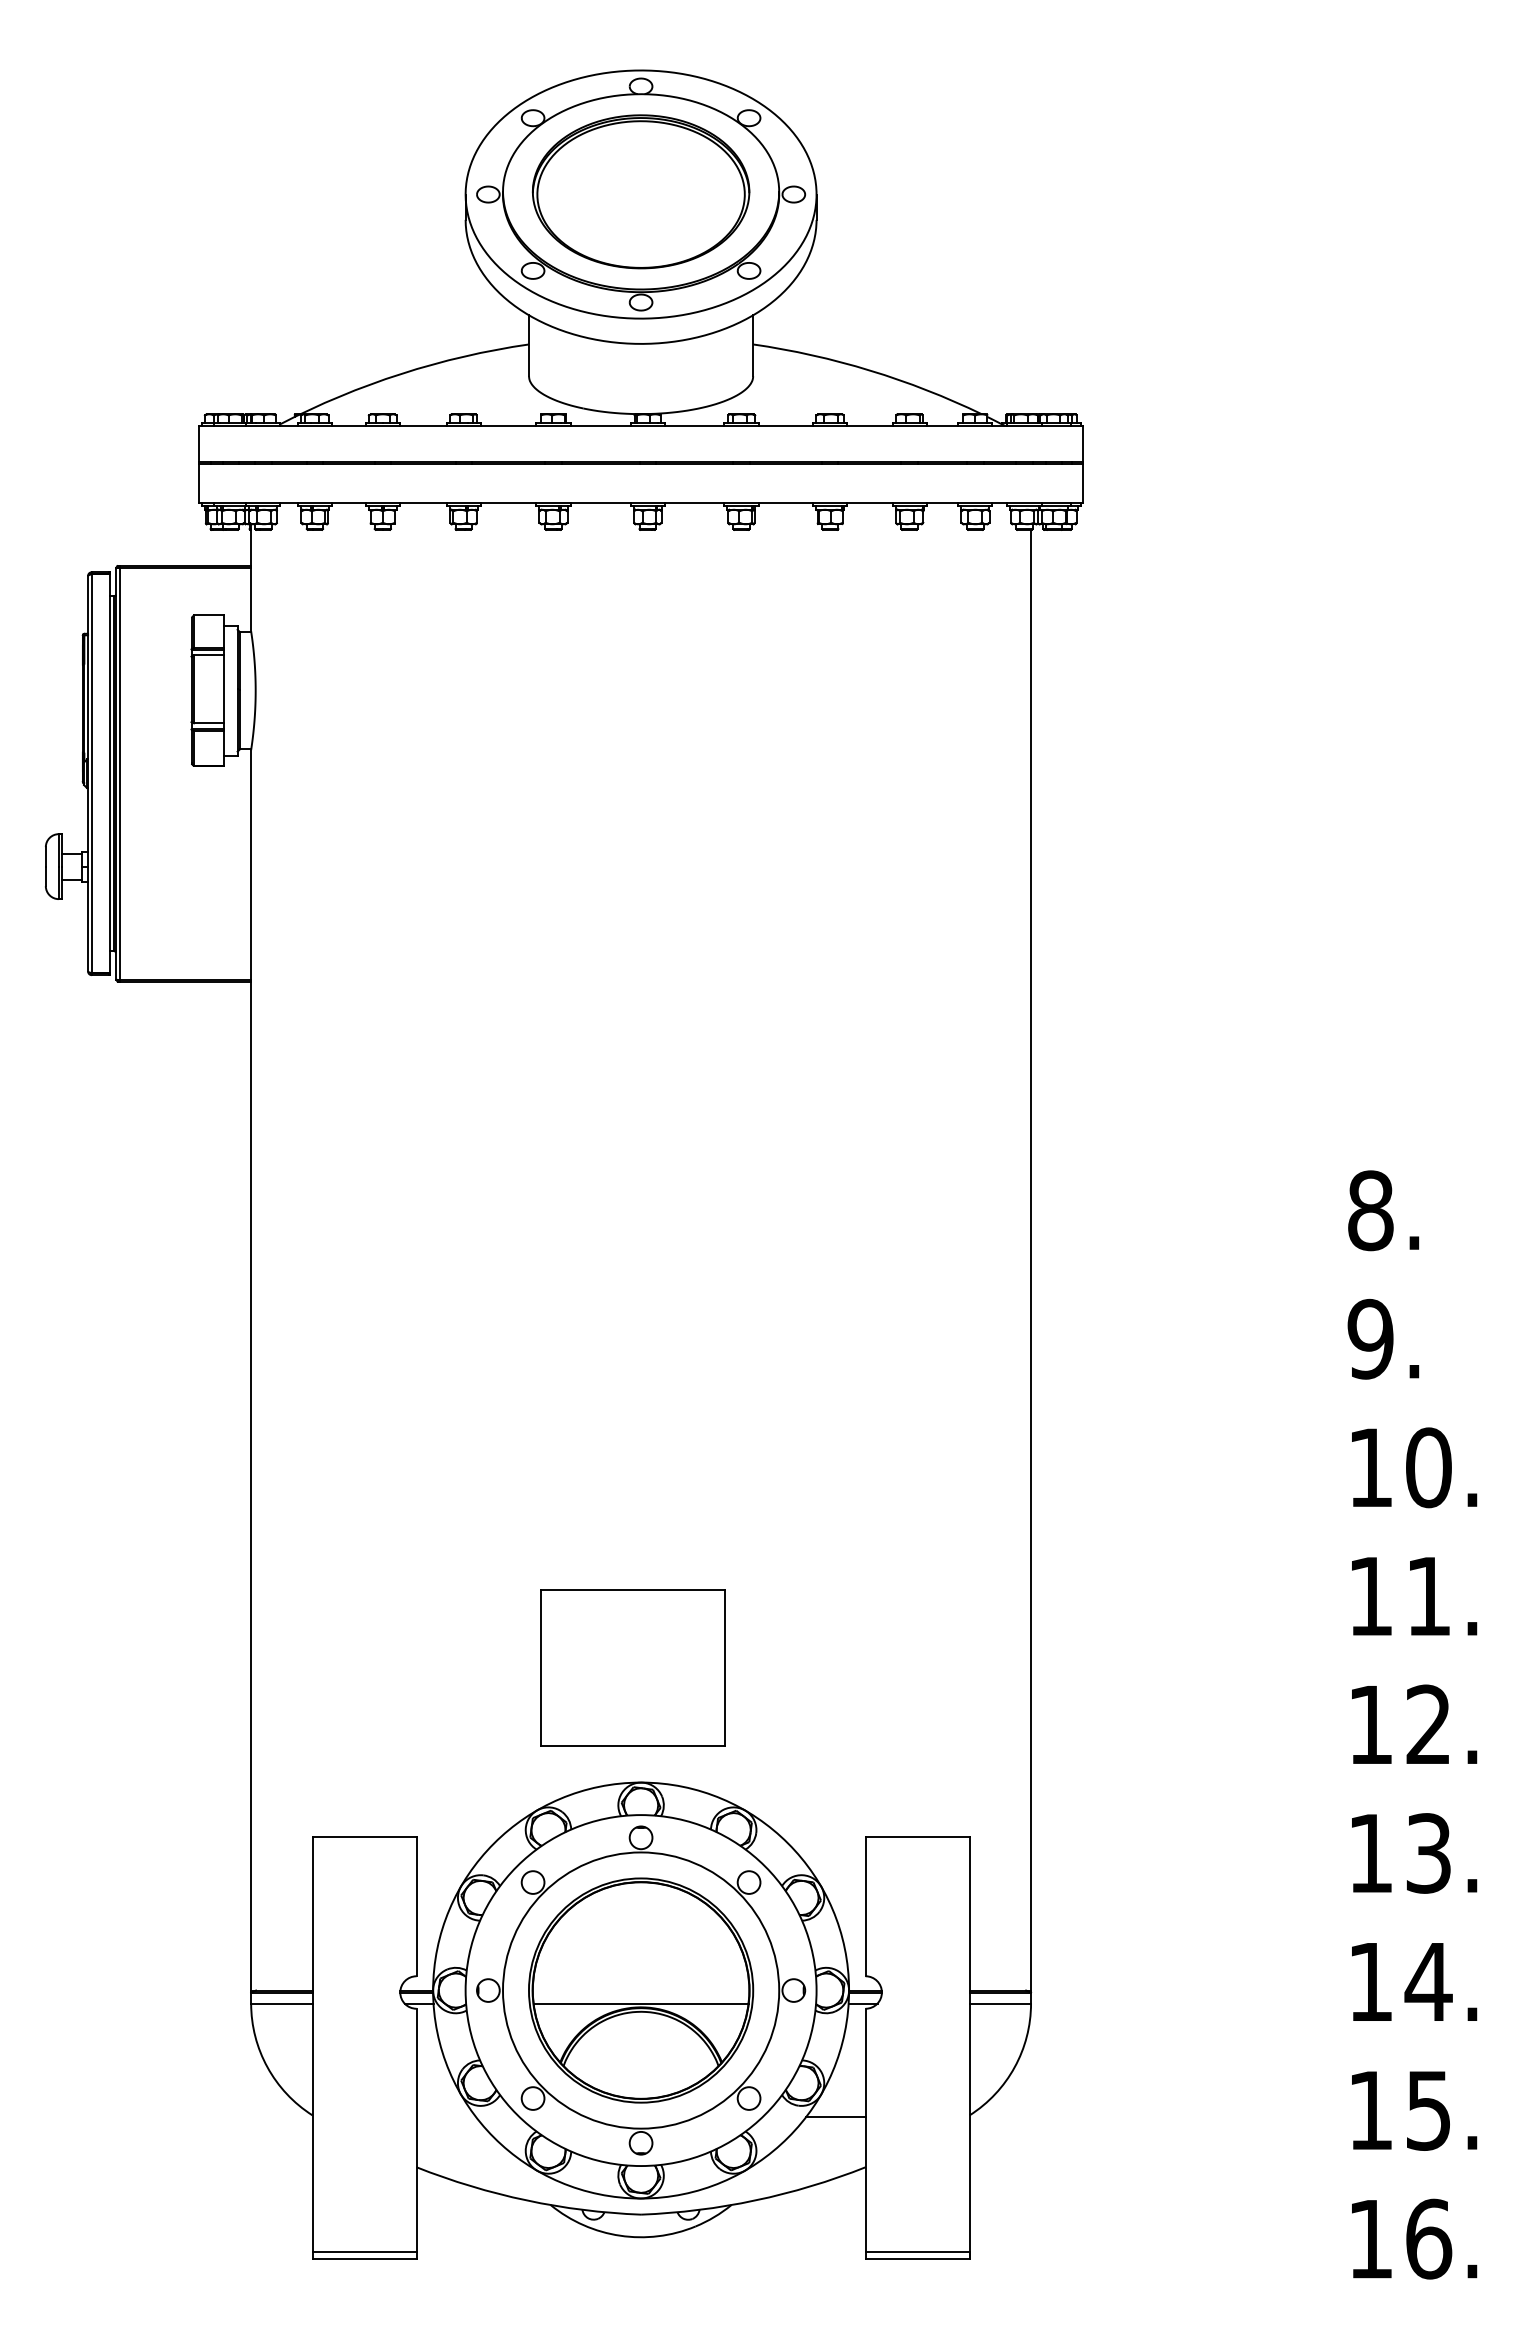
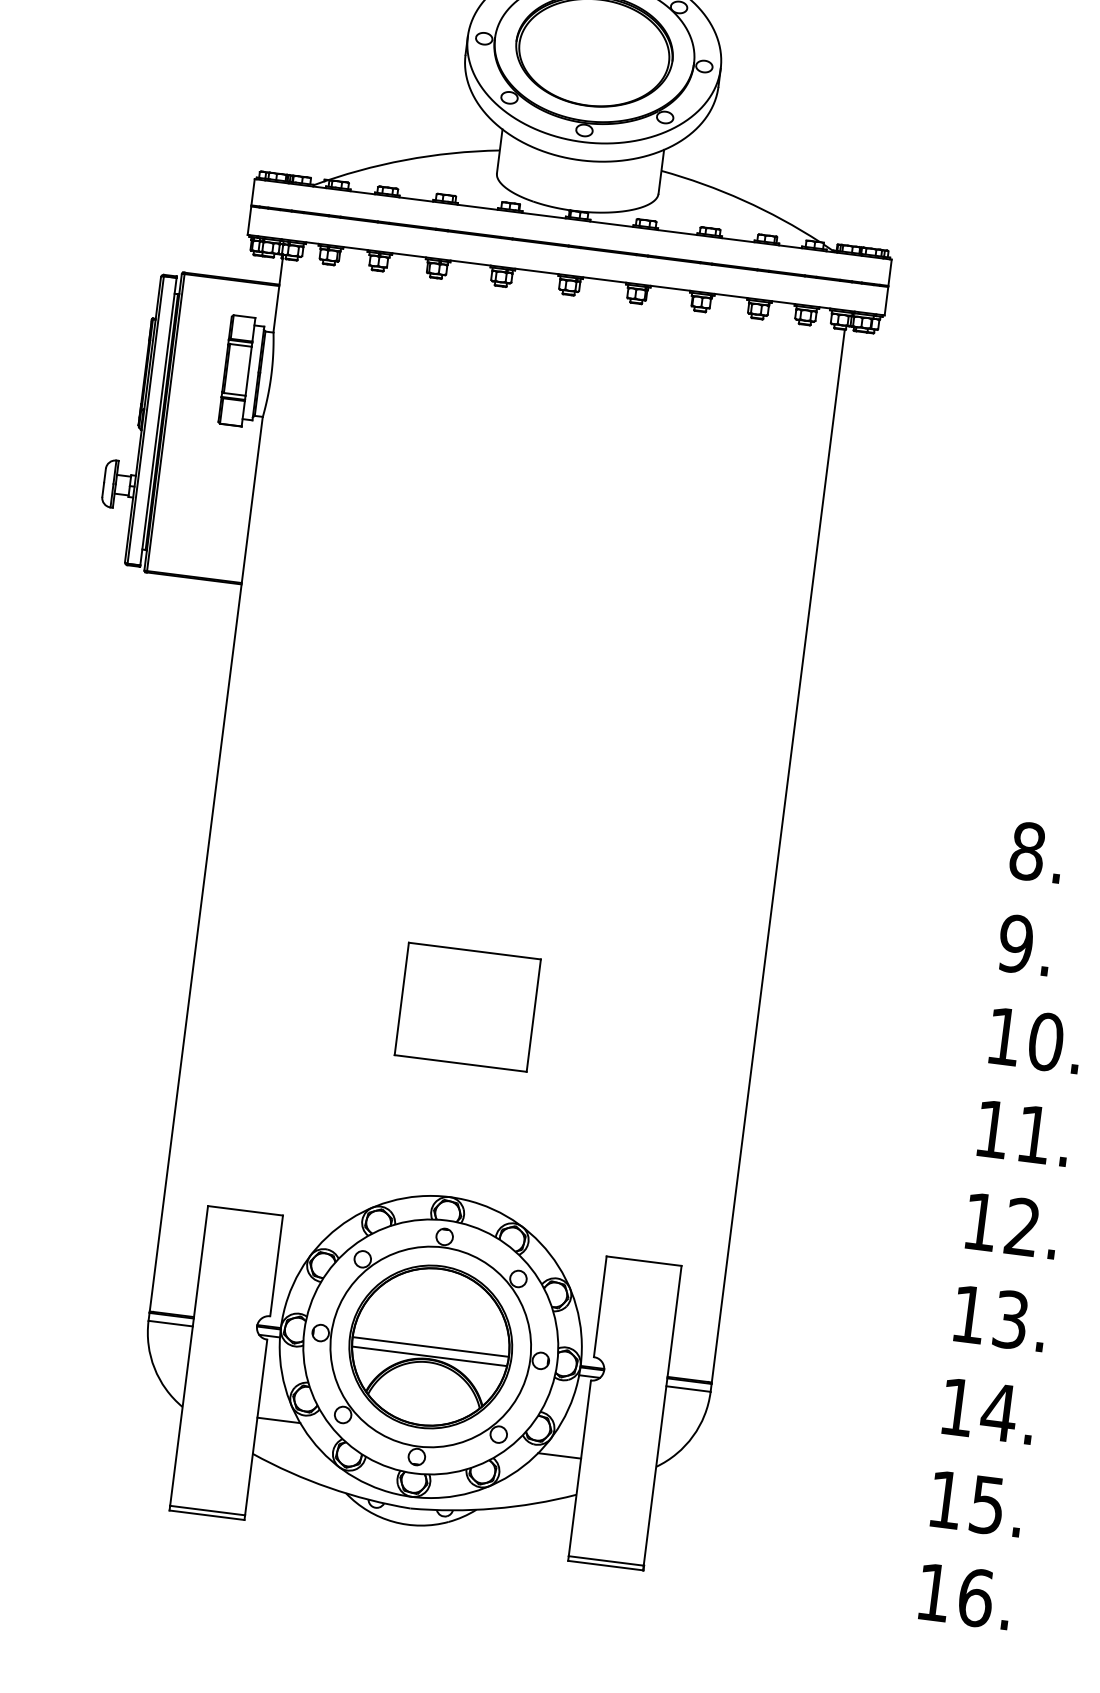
part: (632, 1667) -> (467, 1006), moved
line: (640, 1990) -> (430, 1346), added
line: (446, 2117) -> (278, 1420), added

